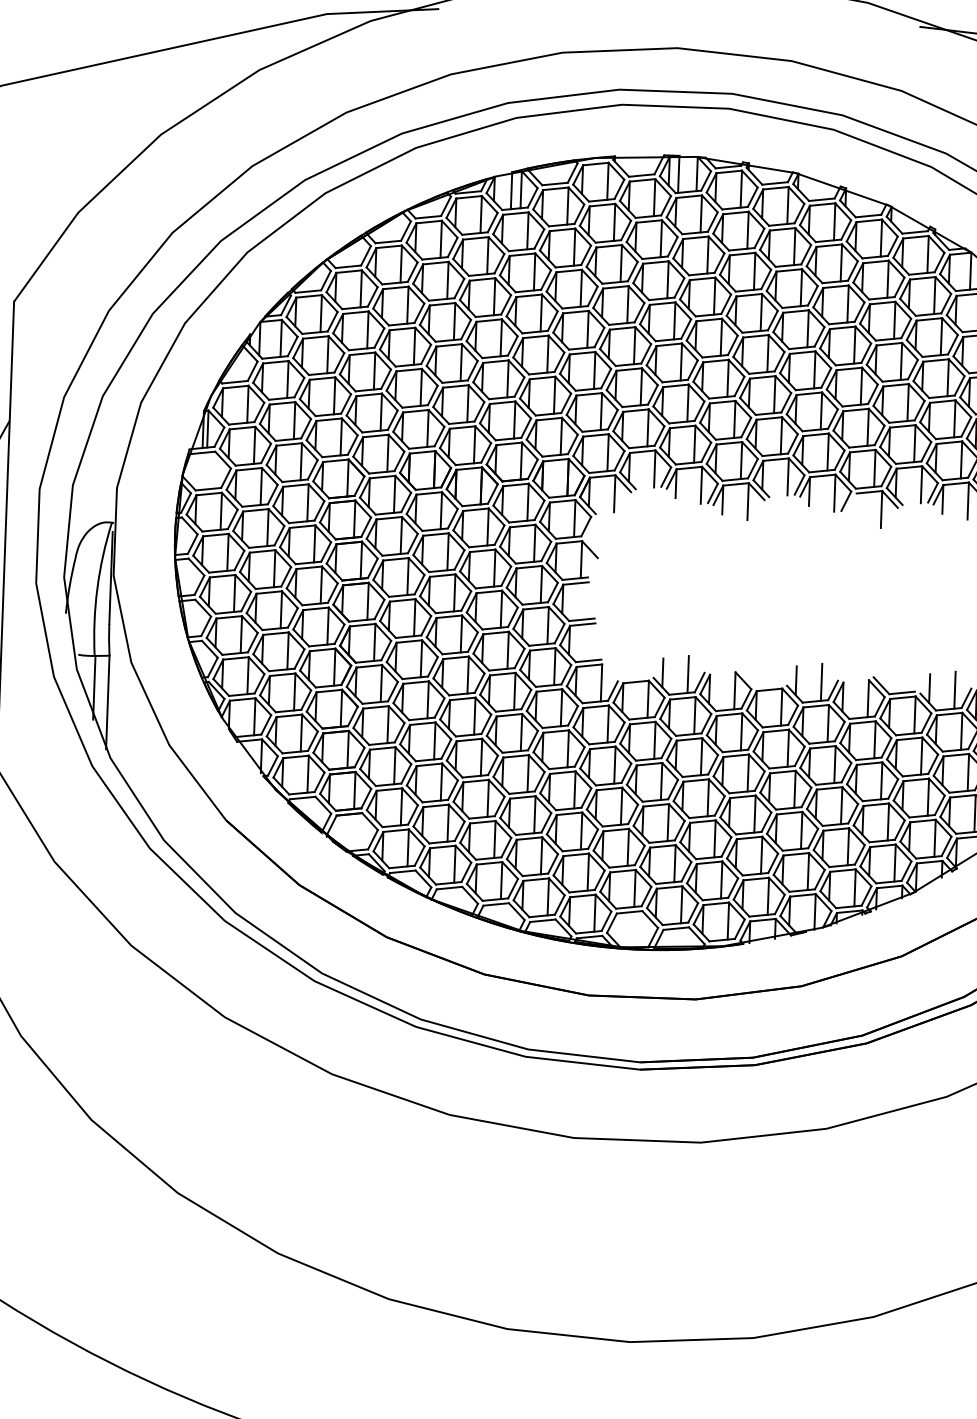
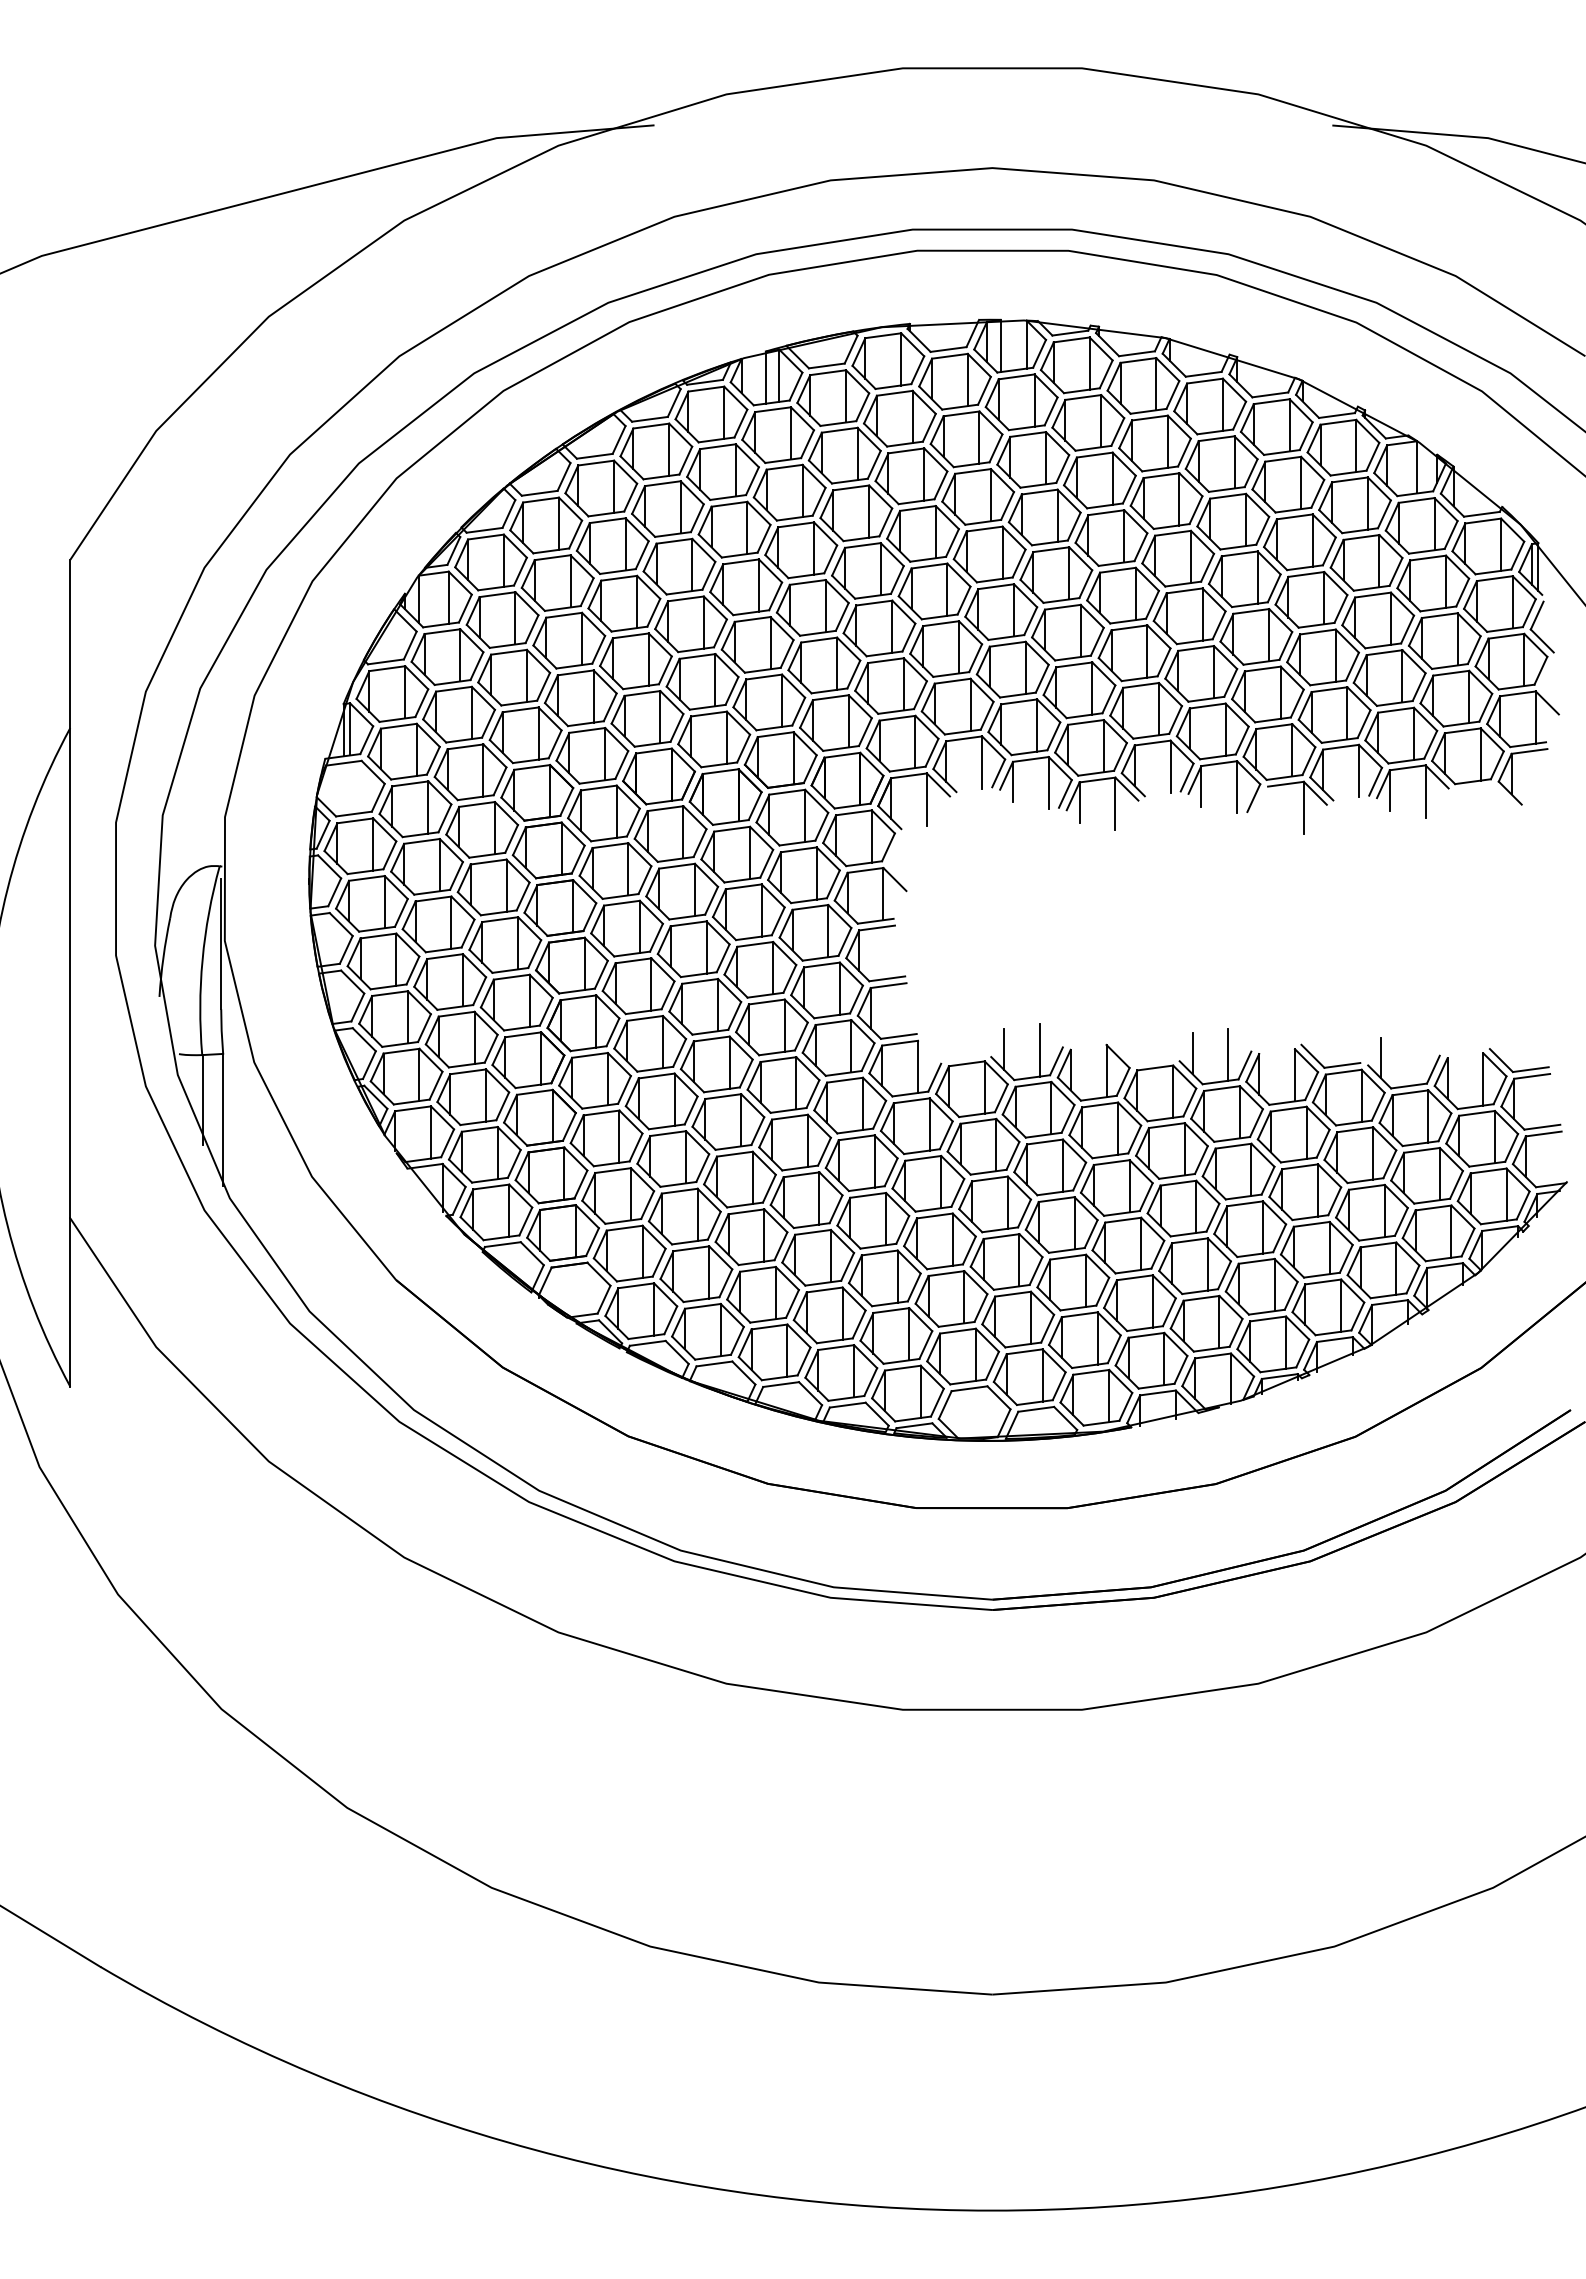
line: (954, 689) -> (1416, 1058), removed

